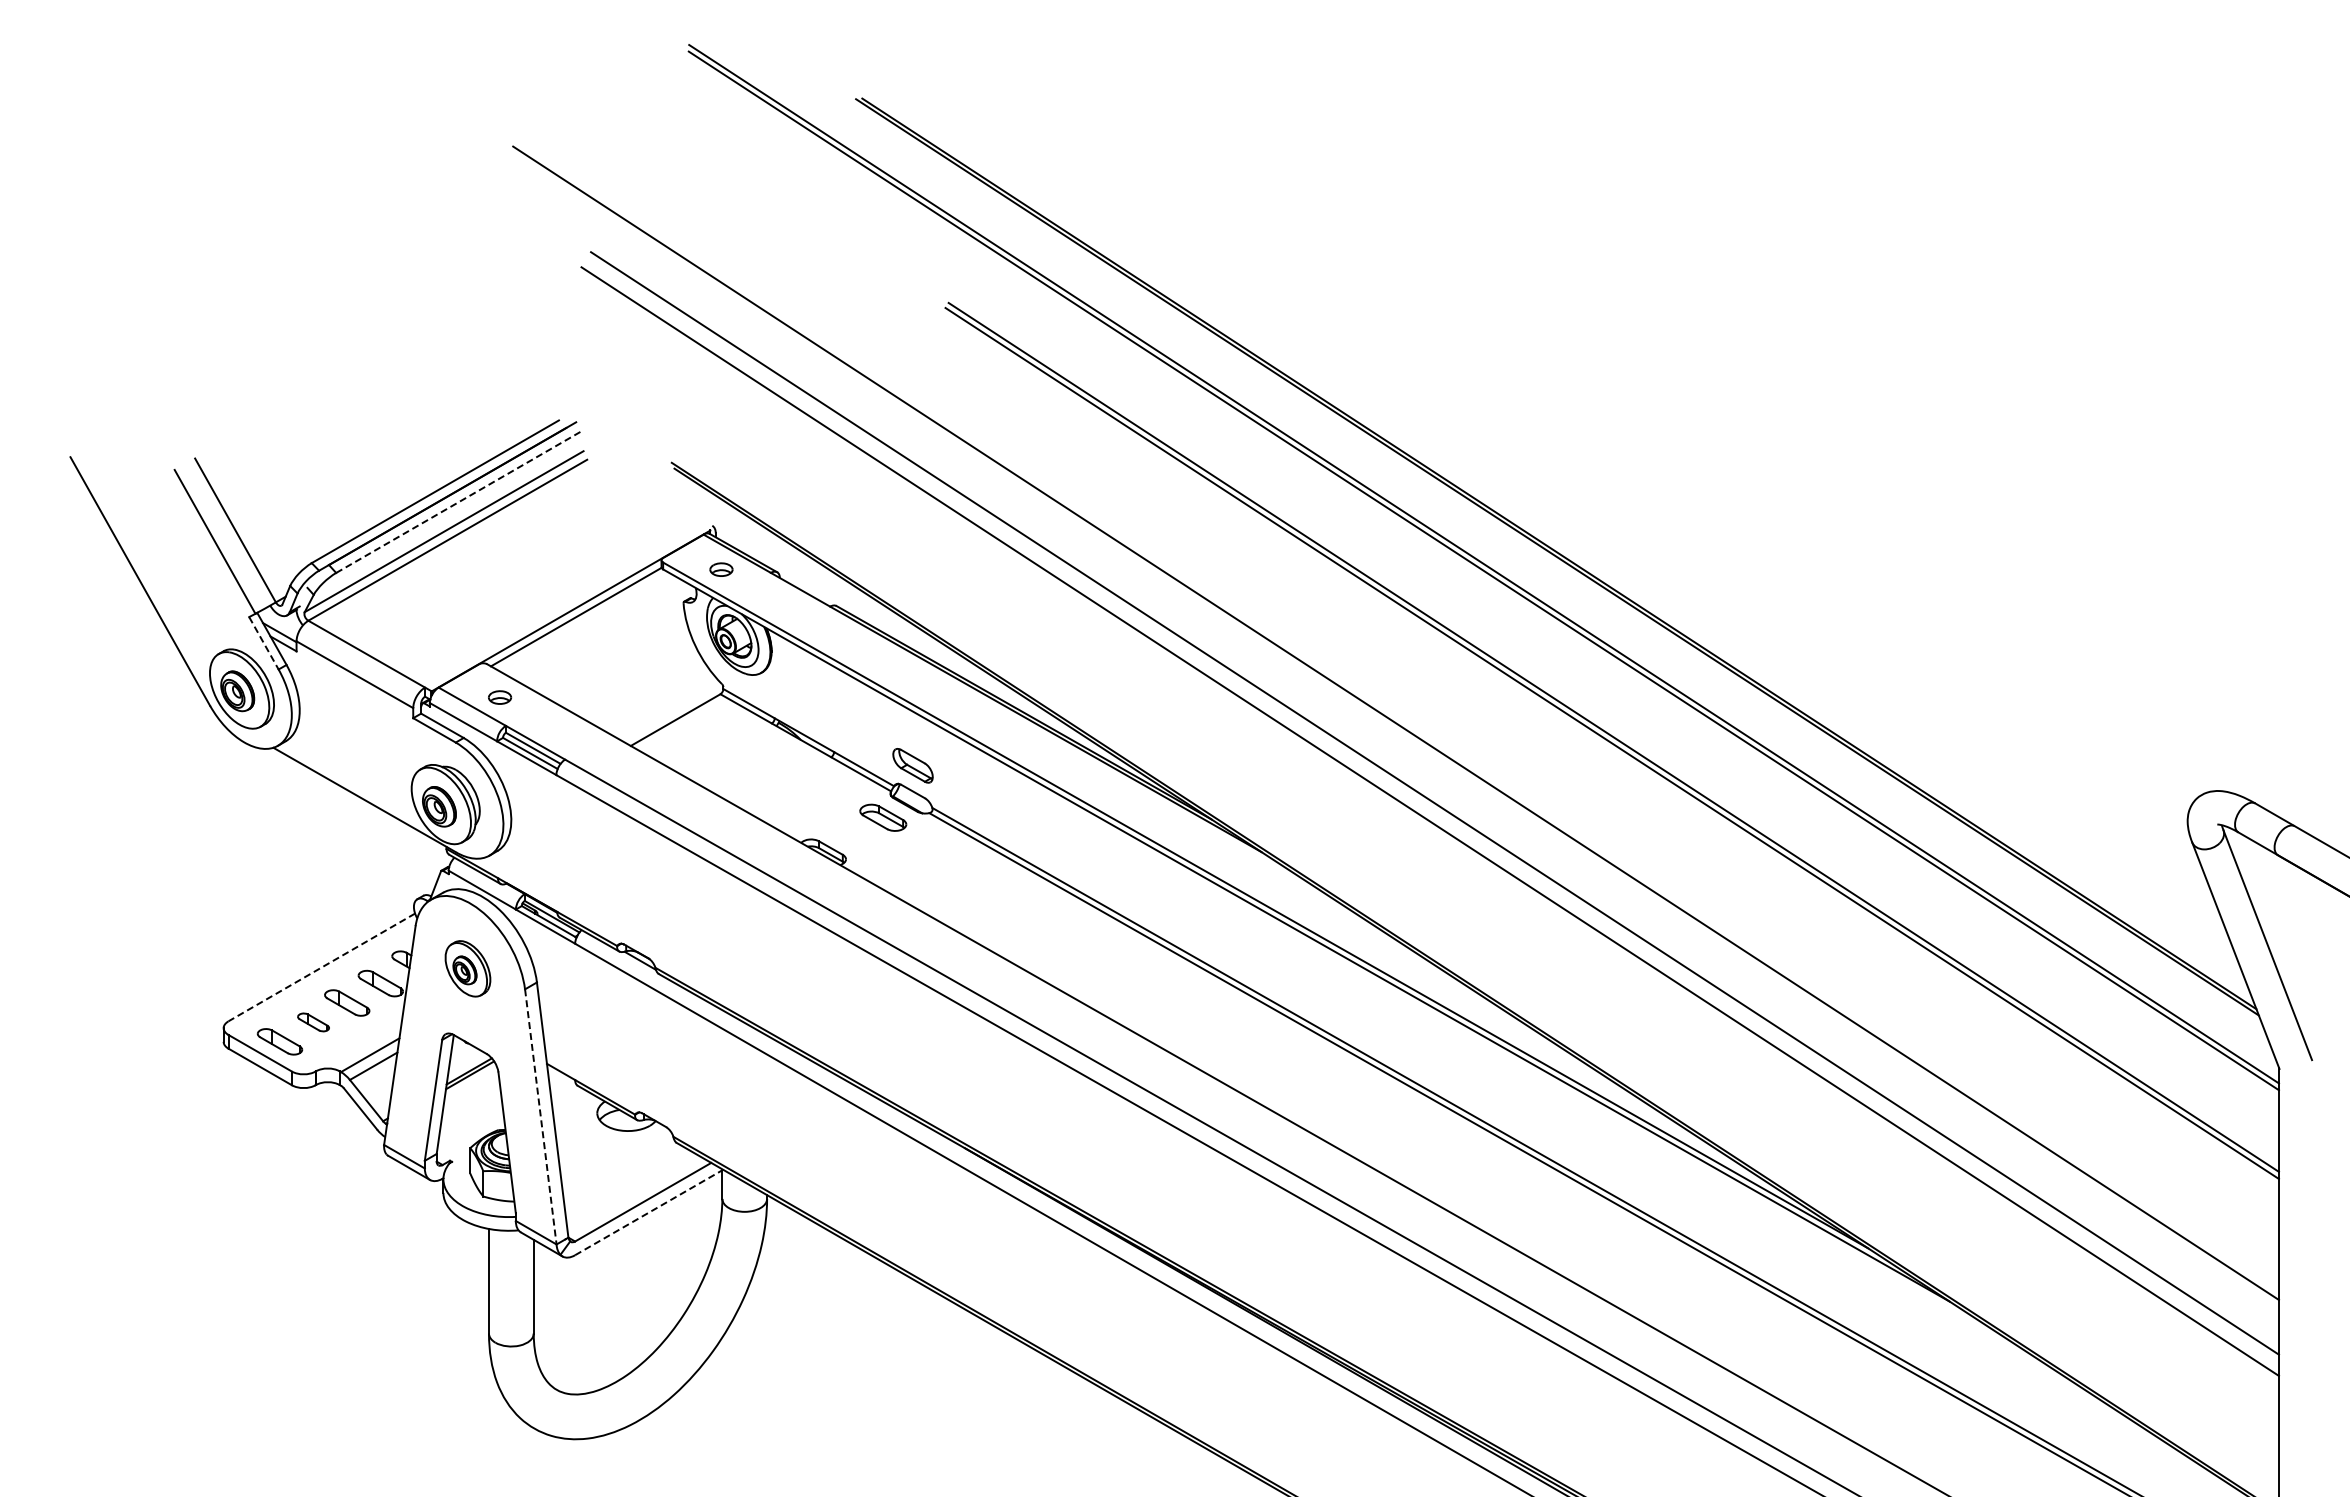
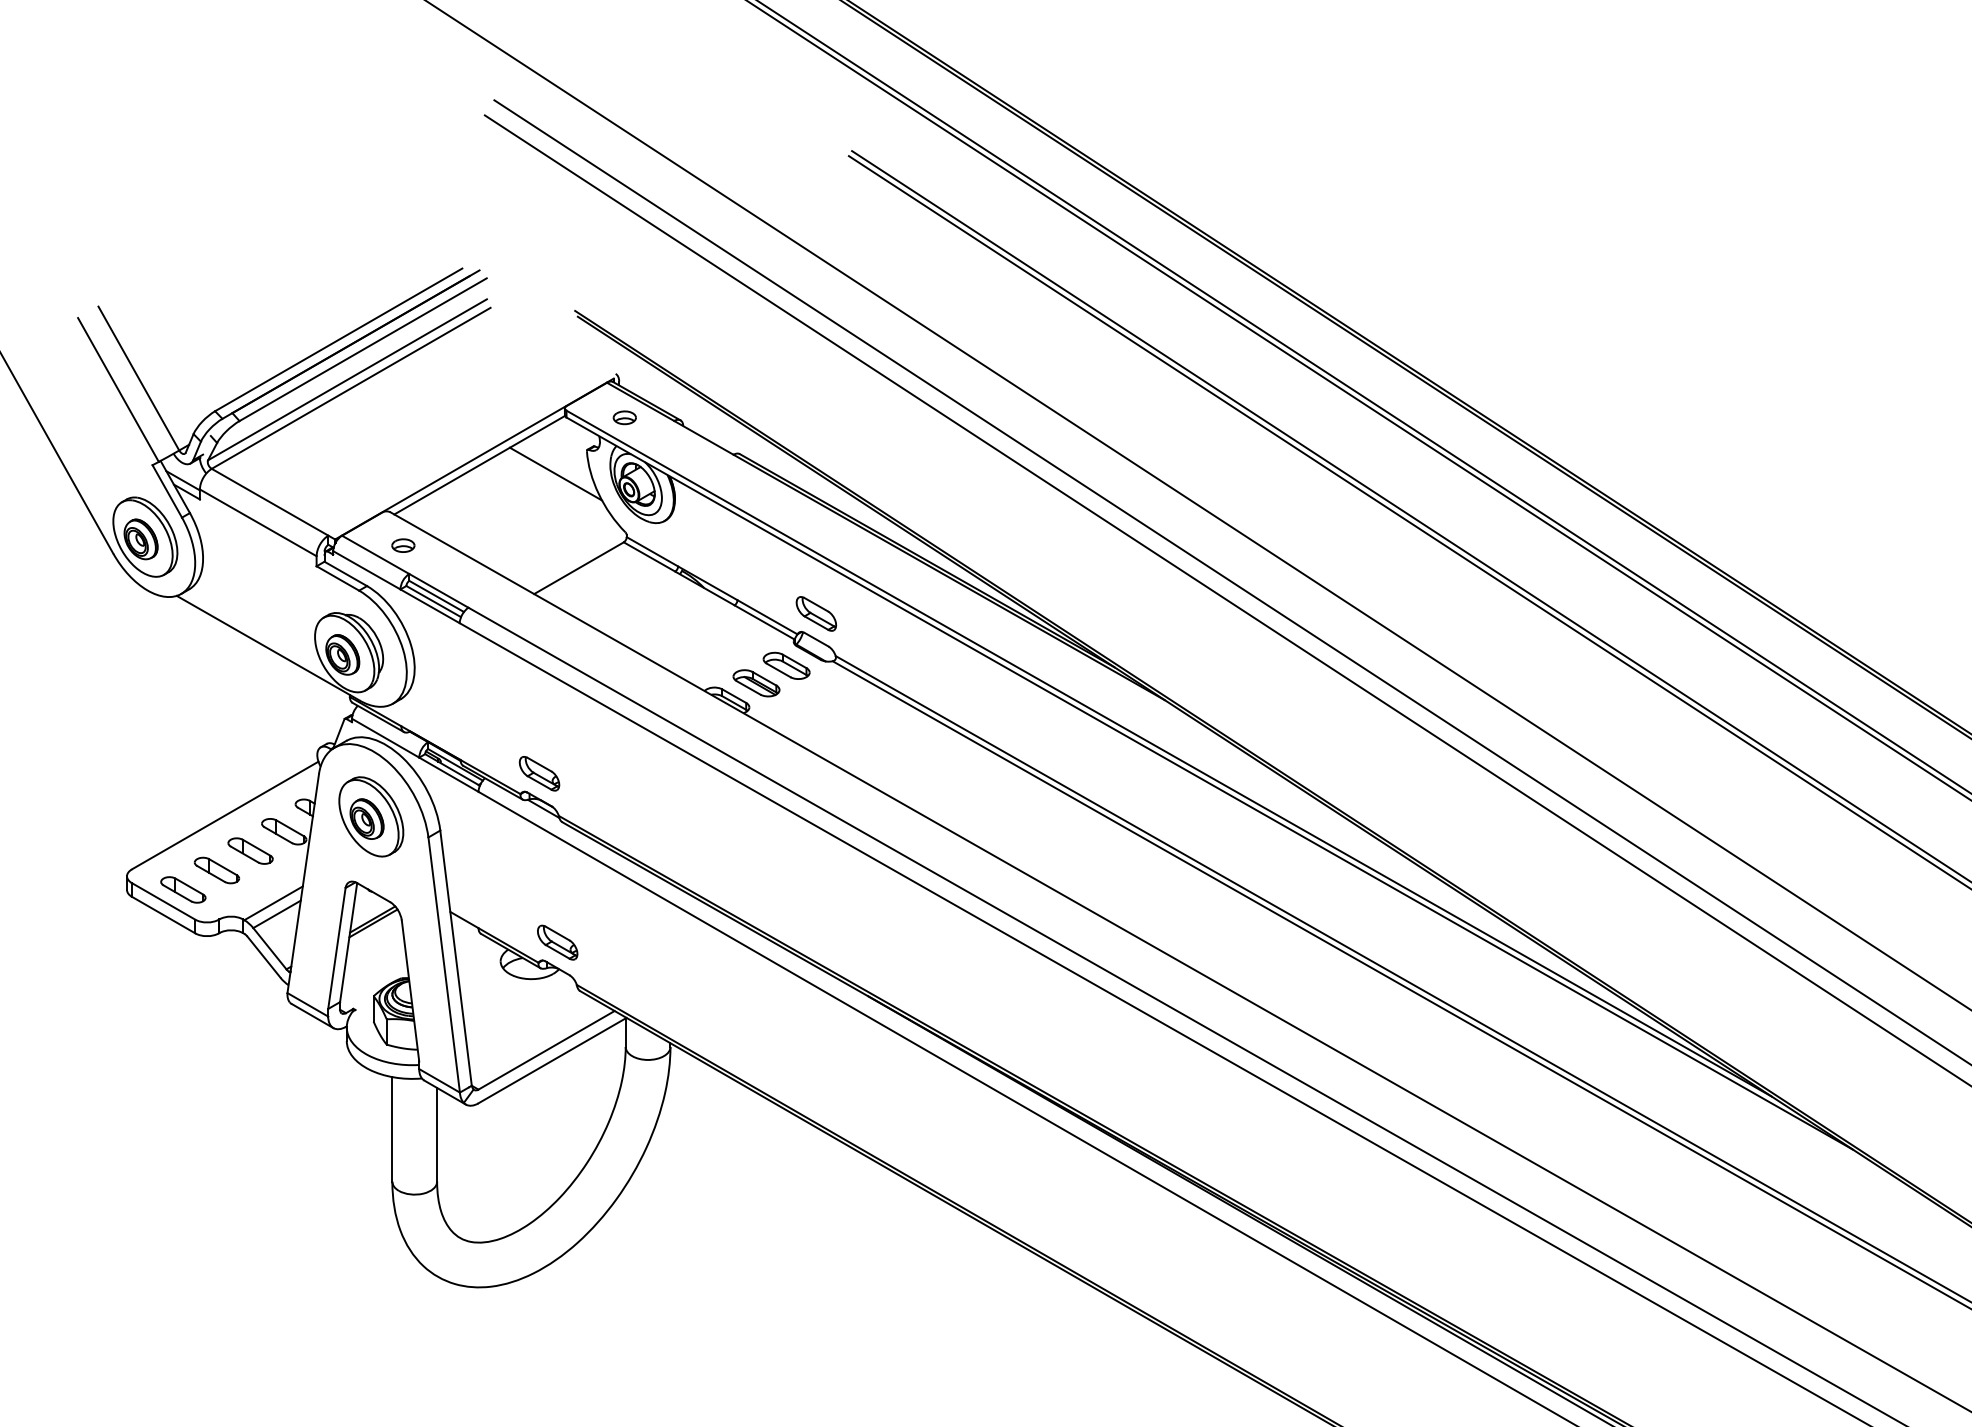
line: (459, 501) -> (362, 349), dashed -> solid
line: (652, 625) -> (555, 473), added
line: (264, 643) -> (167, 491), dashed -> solid
part: (852, 835) -> (755, 683), added
part: (635, 925) -> (538, 773), added
line: (321, 967) -> (224, 815), dashed -> solid
part: (467, 968) -> (370, 816), size x1.43
part: (313, 1022) -> (216, 870), size x1.43
part: (653, 1094) -> (556, 942), added
line: (540, 1116) -> (443, 964), dashed -> solid
line: (649, 1212) -> (552, 1060), dashed -> solid

